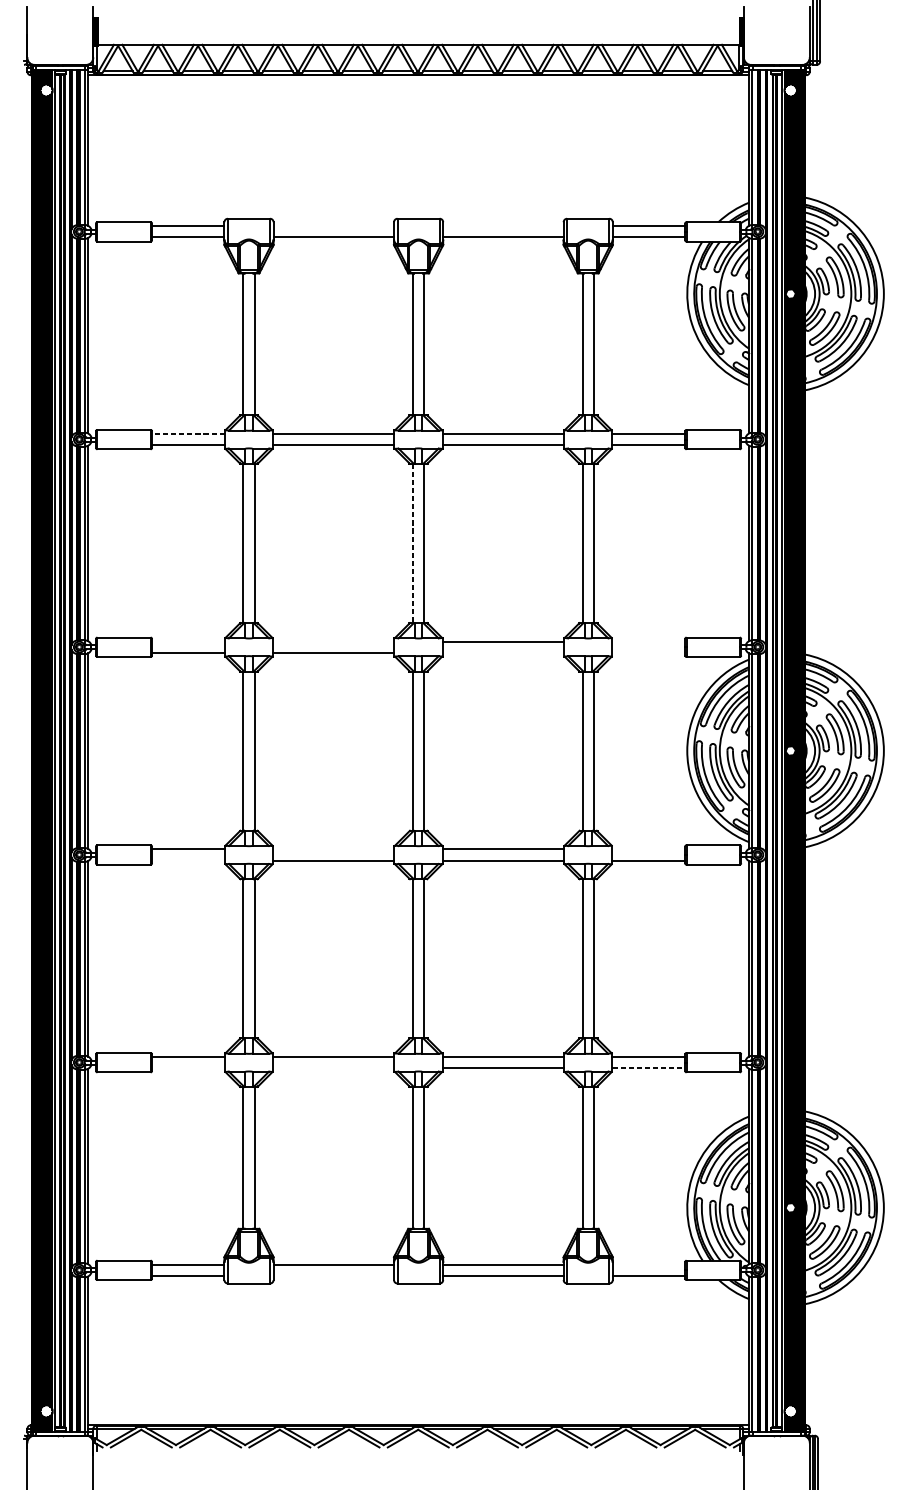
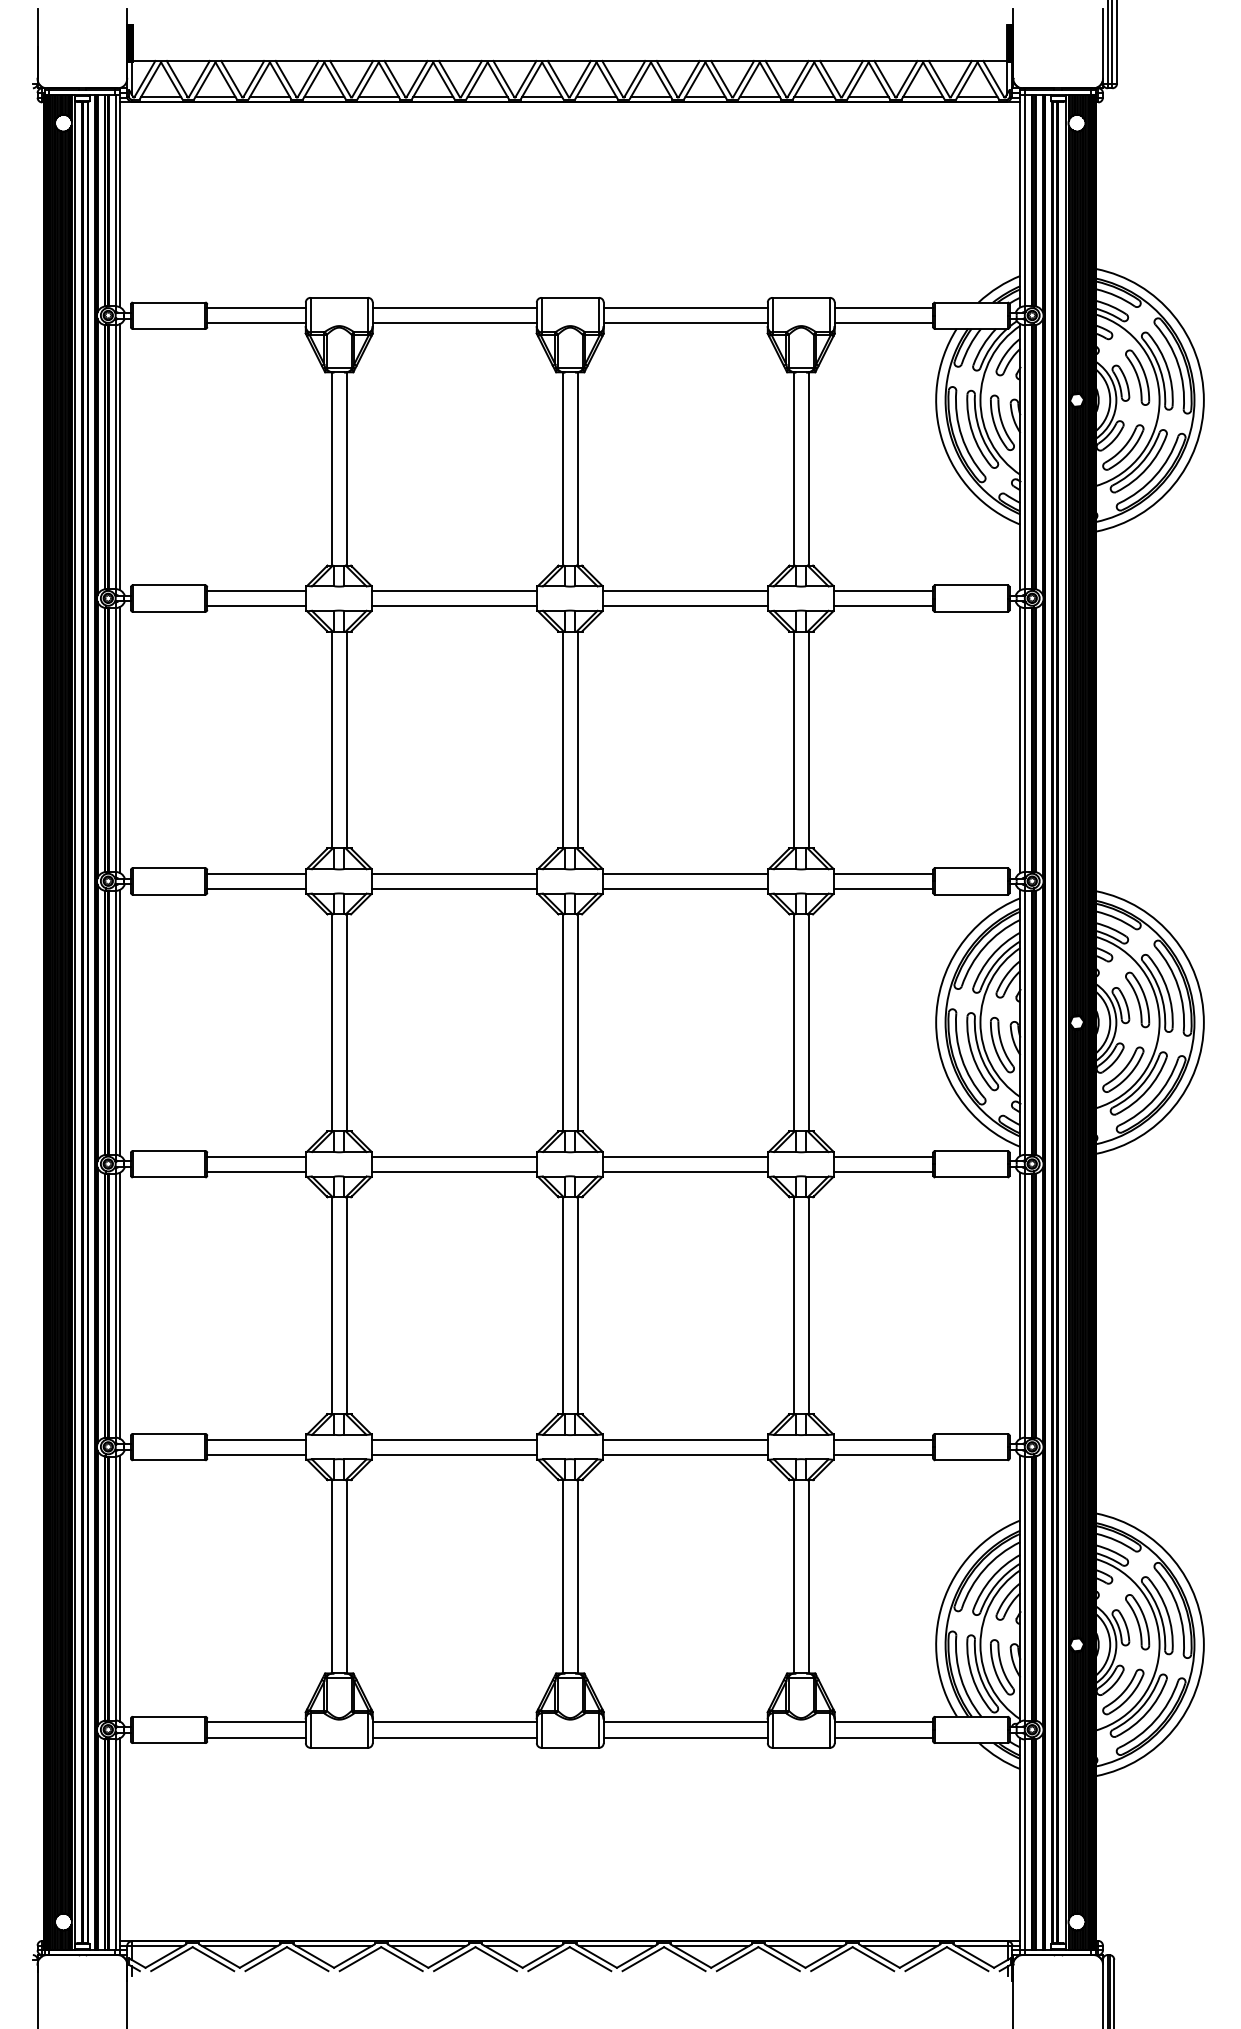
line: (333, 226) -> (454, 308), added
line: (503, 226) -> (685, 308), added
line: (188, 434) -> (256, 591), dashed -> solid
line: (412, 543) -> (562, 740), dashed -> solid
line: (188, 641) -> (256, 873), added
line: (333, 641) -> (454, 873), added
line: (648, 641) -> (883, 873), added
line: (503, 652) -> (685, 888), added
line: (648, 652) -> (883, 888), added
line: (333, 849) -> (454, 1156), added
line: (648, 849) -> (883, 1156), added
line: (188, 860) -> (256, 1171), added
line: (188, 1068) -> (256, 1454), added
line: (333, 1068) -> (454, 1454), added
line: (649, 1068) -> (884, 1454), dashed -> solid
line: (648, 1264) -> (883, 1722), added
line: (333, 1275) -> (454, 1737), added

